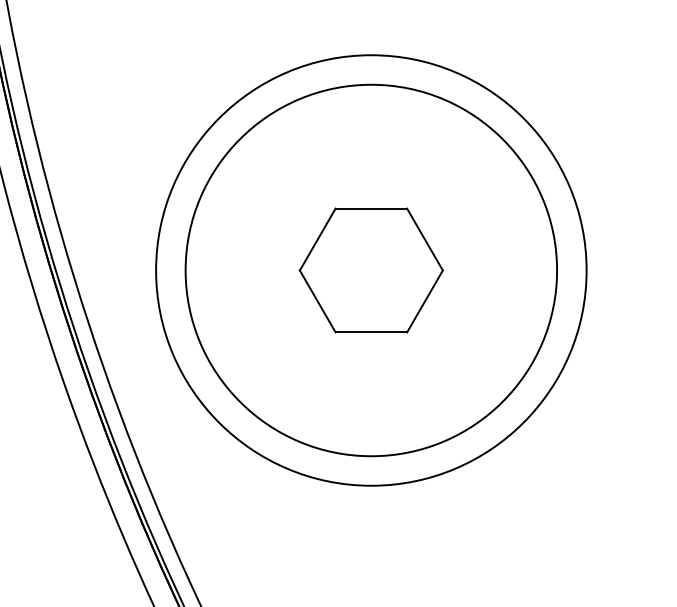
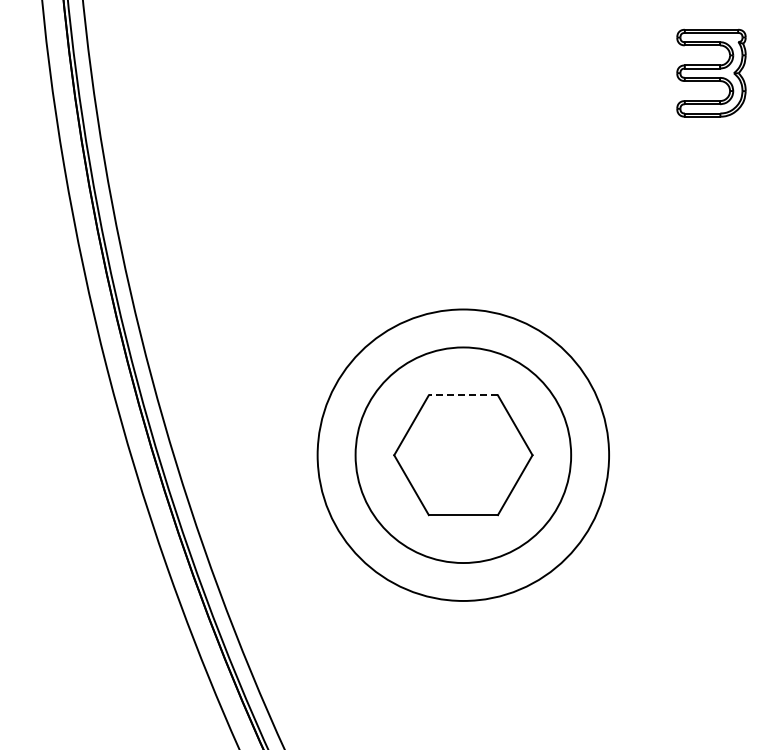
line: (371, 208) -> (463, 395), solid -> dashed
circle: (371, 269) -> (463, 454), size x0.6
circle: (371, 270) -> (463, 455), size x0.7

